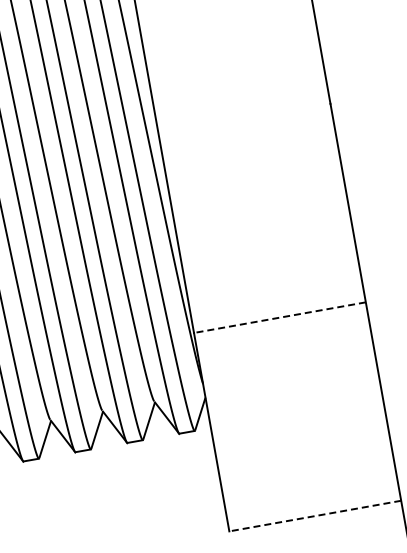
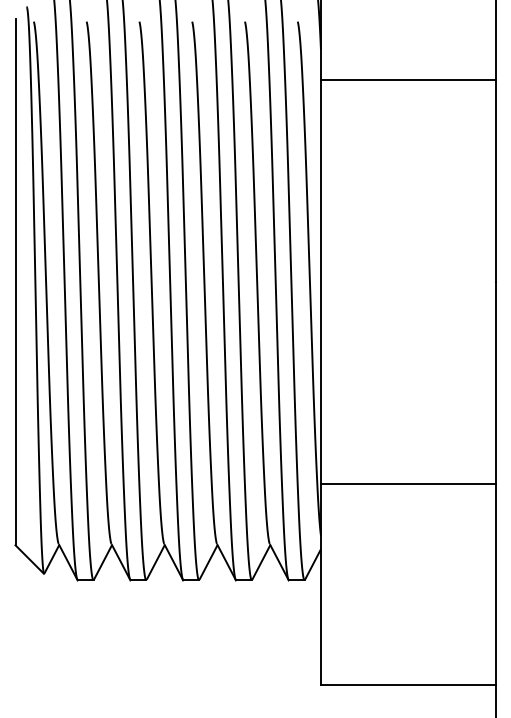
line: (279, 317) -> (407, 483), dashed -> solid
line: (314, 516) -> (407, 685), dashed -> solid

